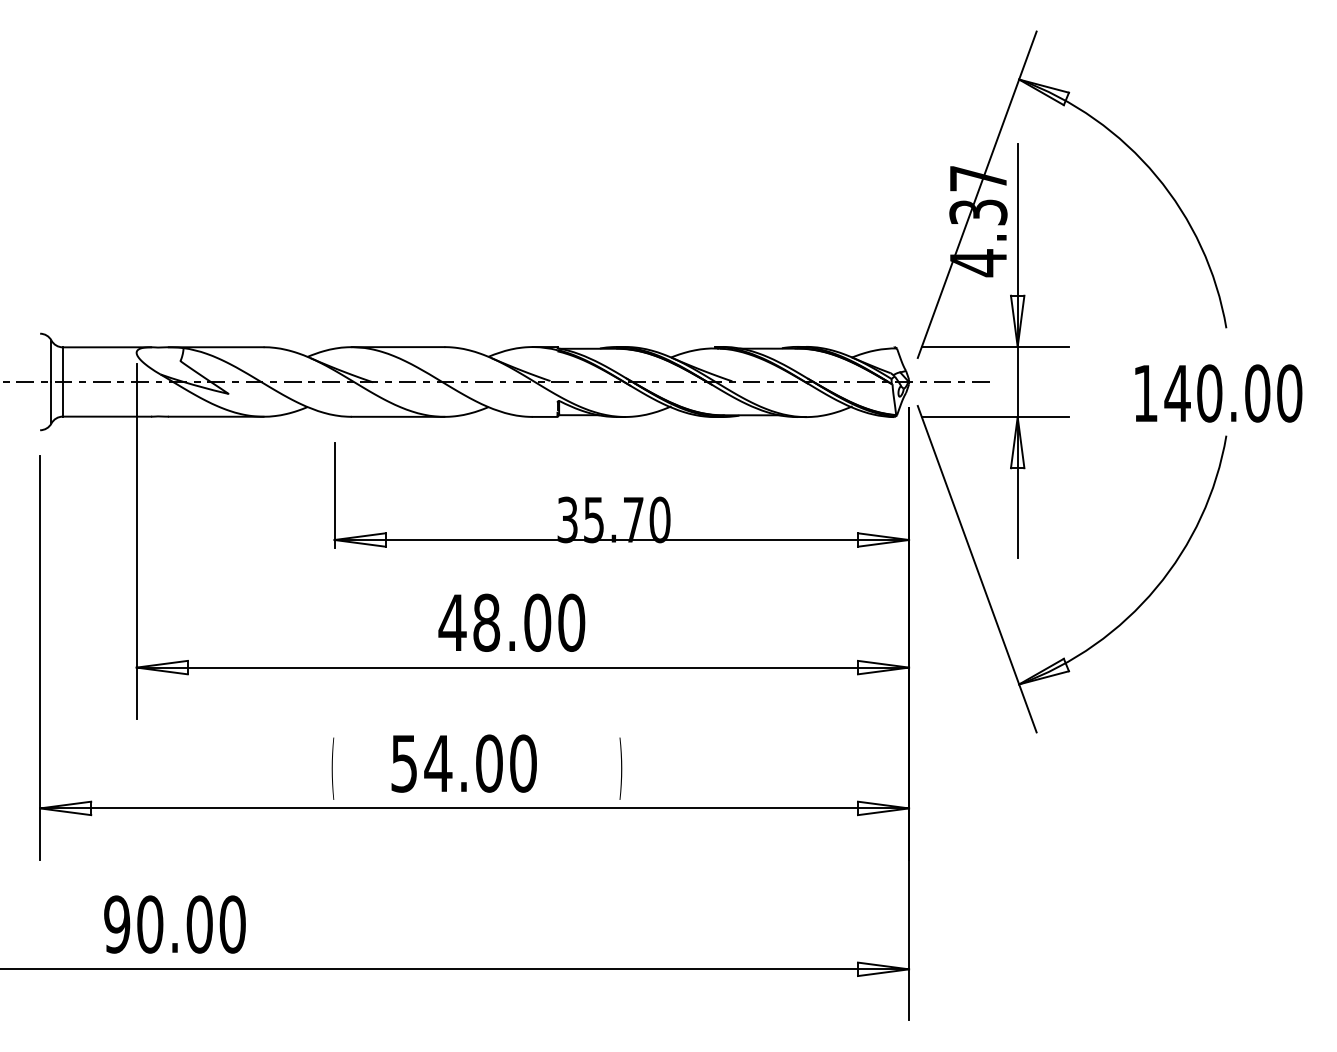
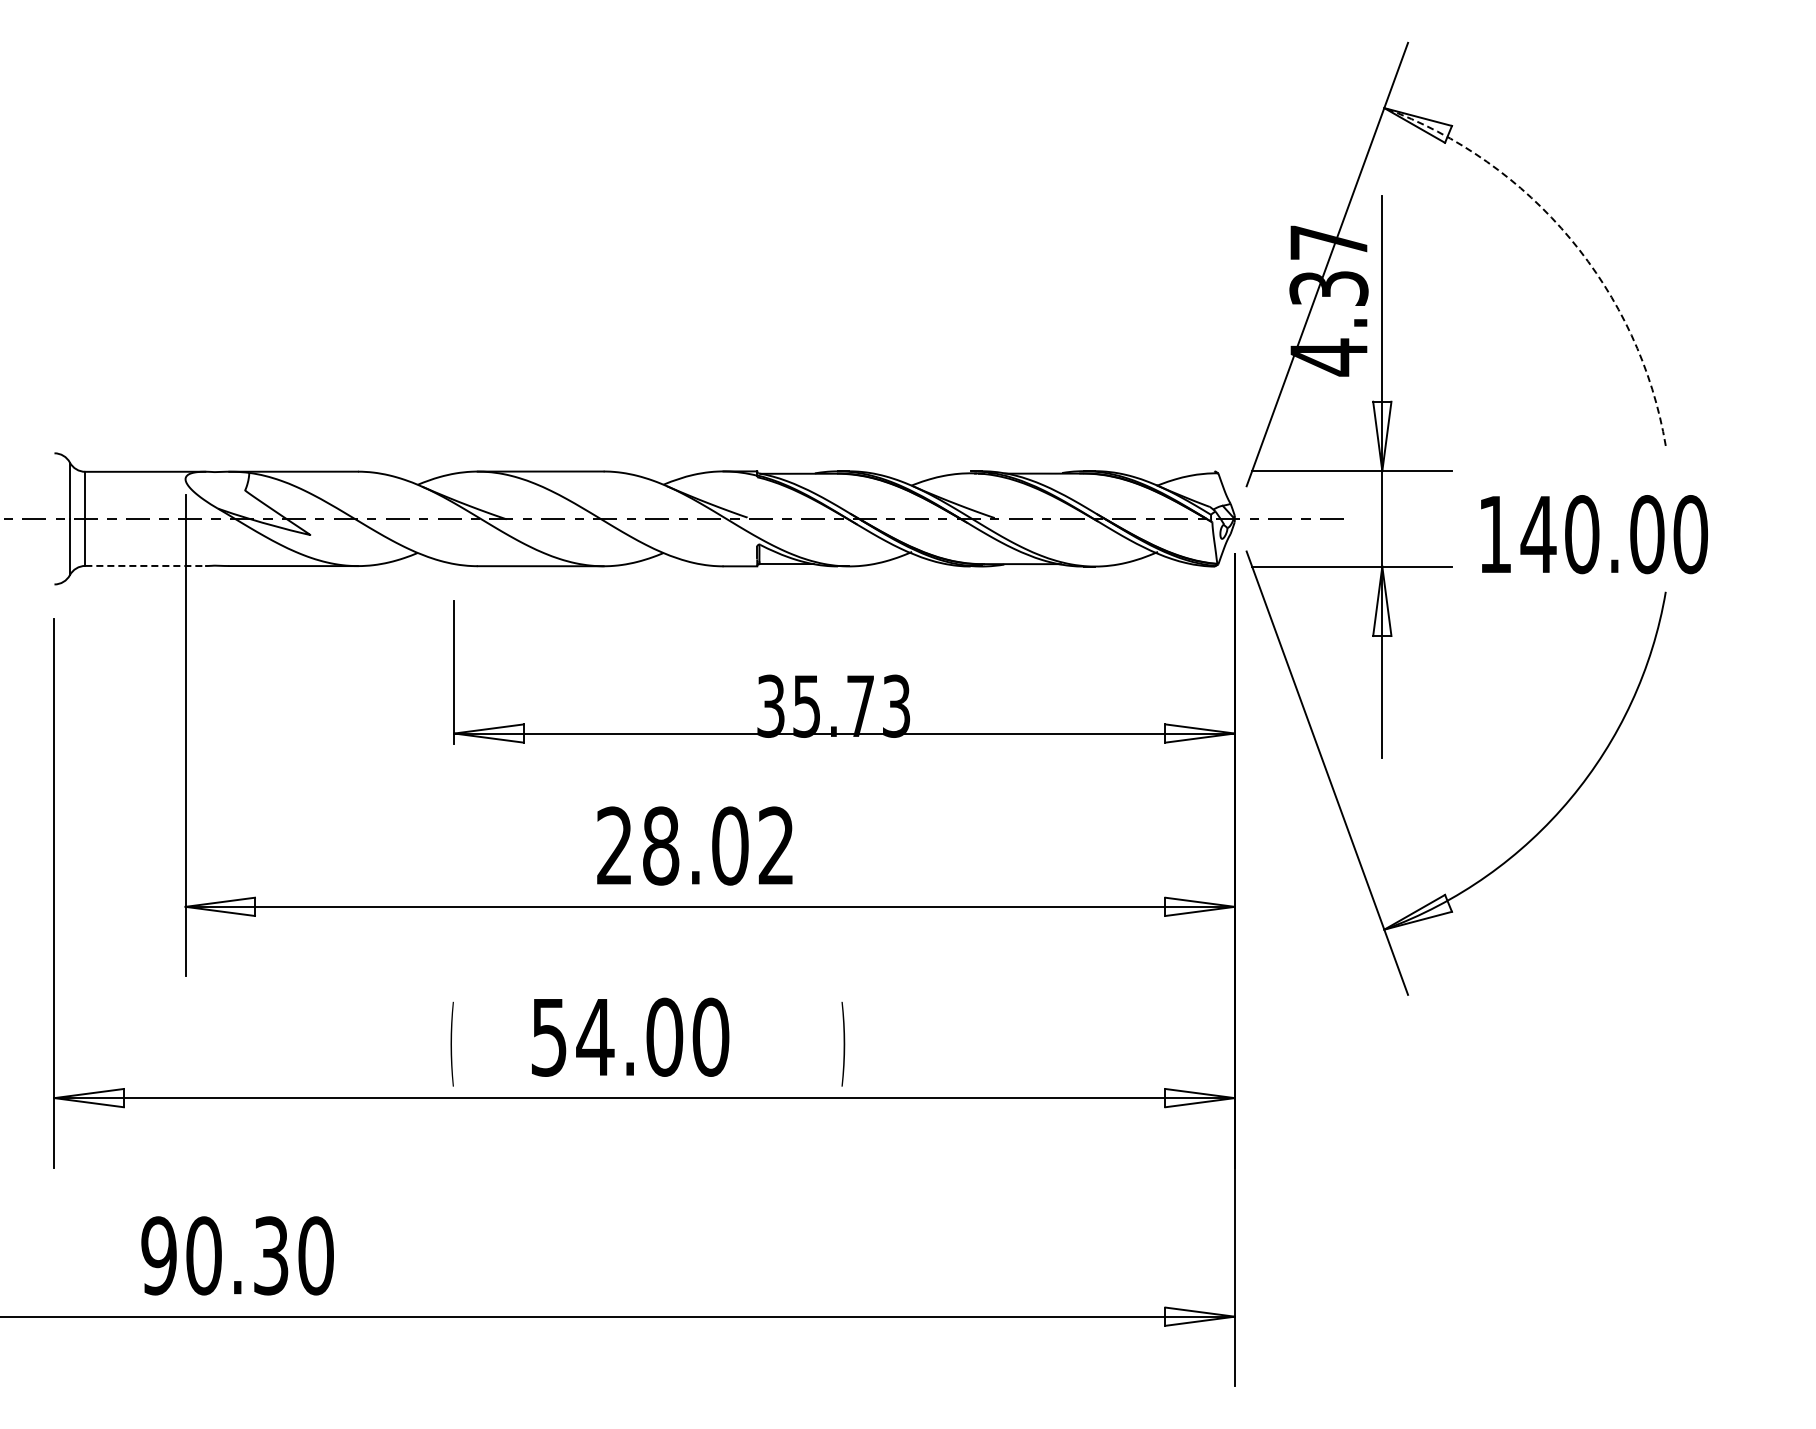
arc: (1156, 176) -> (1570, 239), solid -> dashed
text: (1218, 393) -> (1594, 534), moved
line: (107, 416) -> (145, 565), solid -> dashed
text: (660, 519) -> (896, 705), 35.70 -> 35.73
text: (511, 622) -> (694, 845), 48.00 -> 28.02
text: (199, 924) -> (271, 1255), 90.00 -> 90.30

